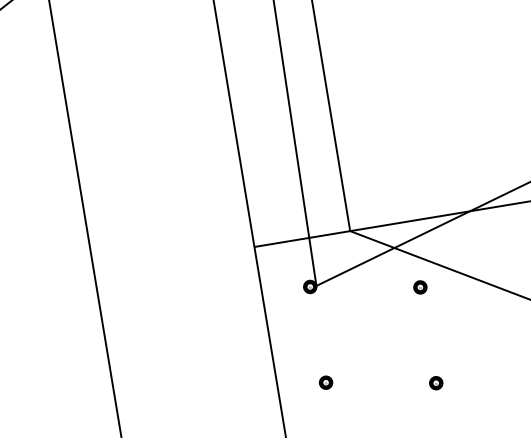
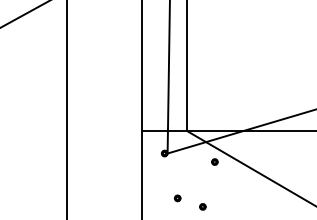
part: (435, 382) -> (202, 206), moved
part: (325, 383) -> (177, 198), moved

